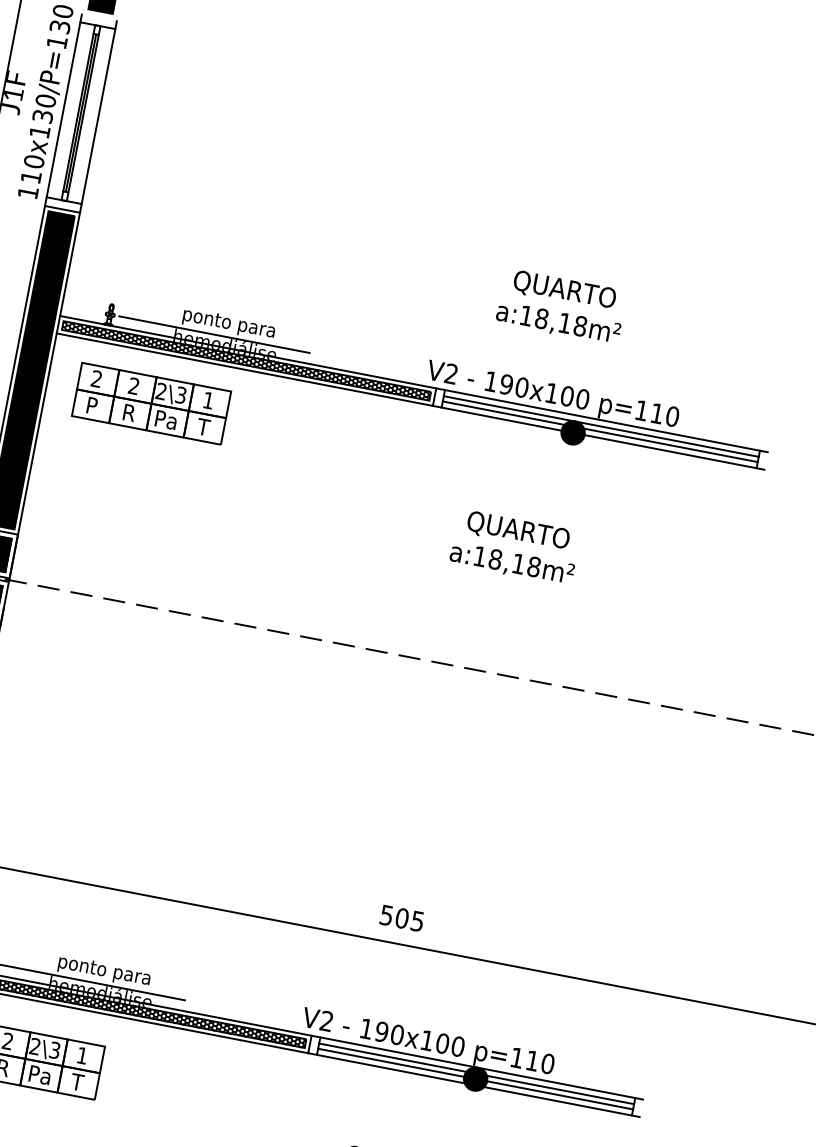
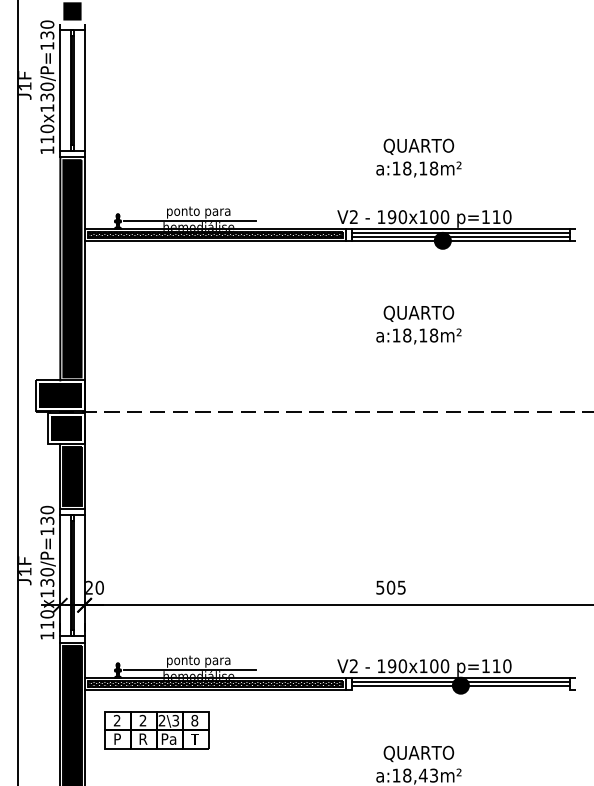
part: (150, 403) -> (156, 275), removed
text: (82, 1055) -> (194, 720), 1 -> 8
line: (474, 1084) -> (460, 689), removed

